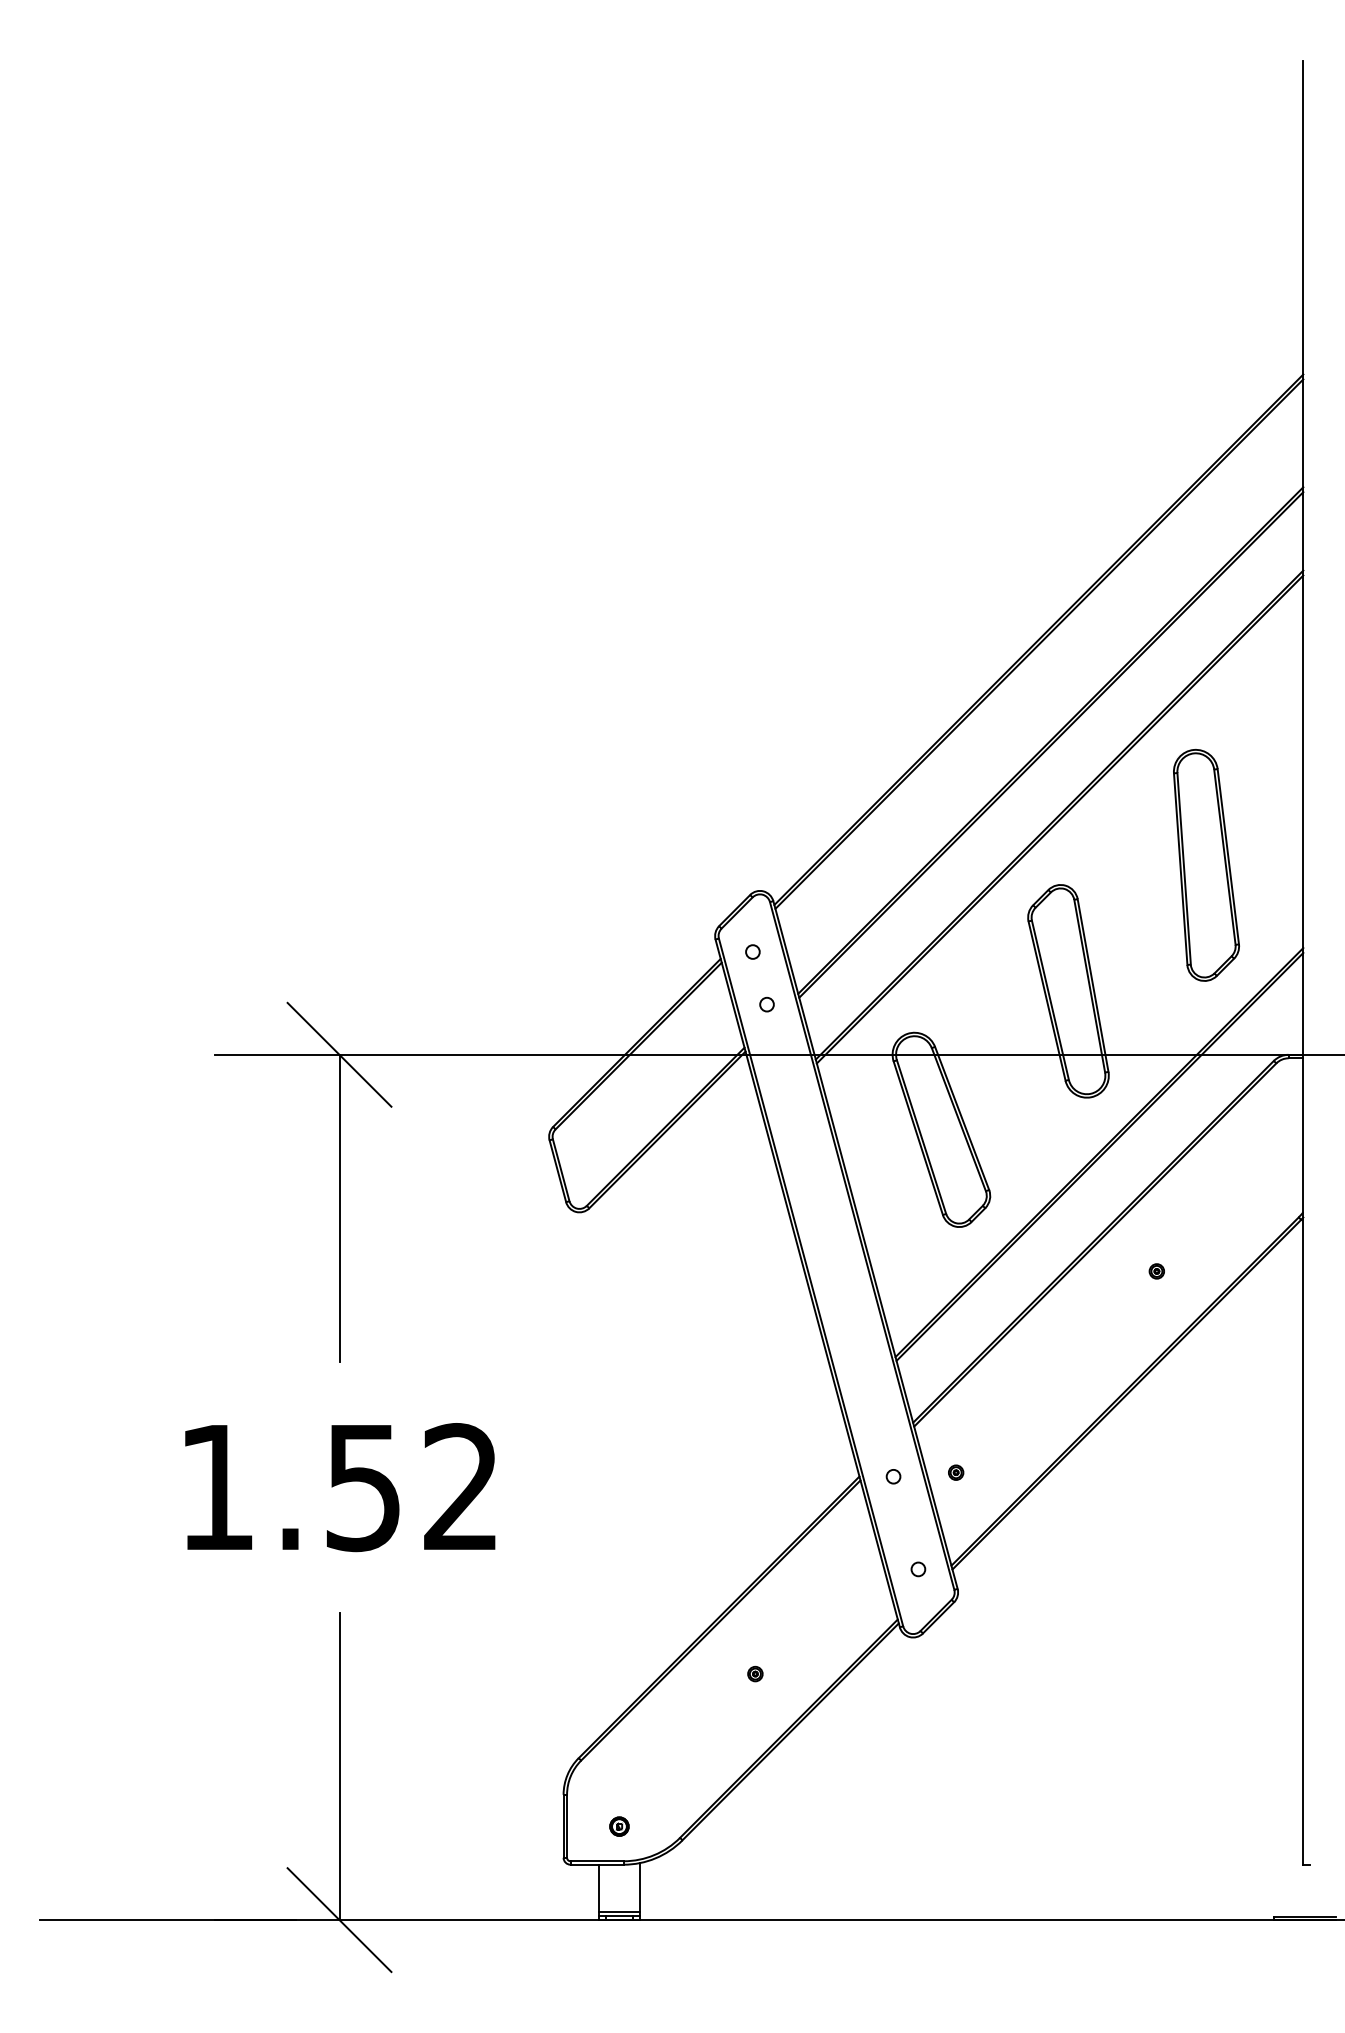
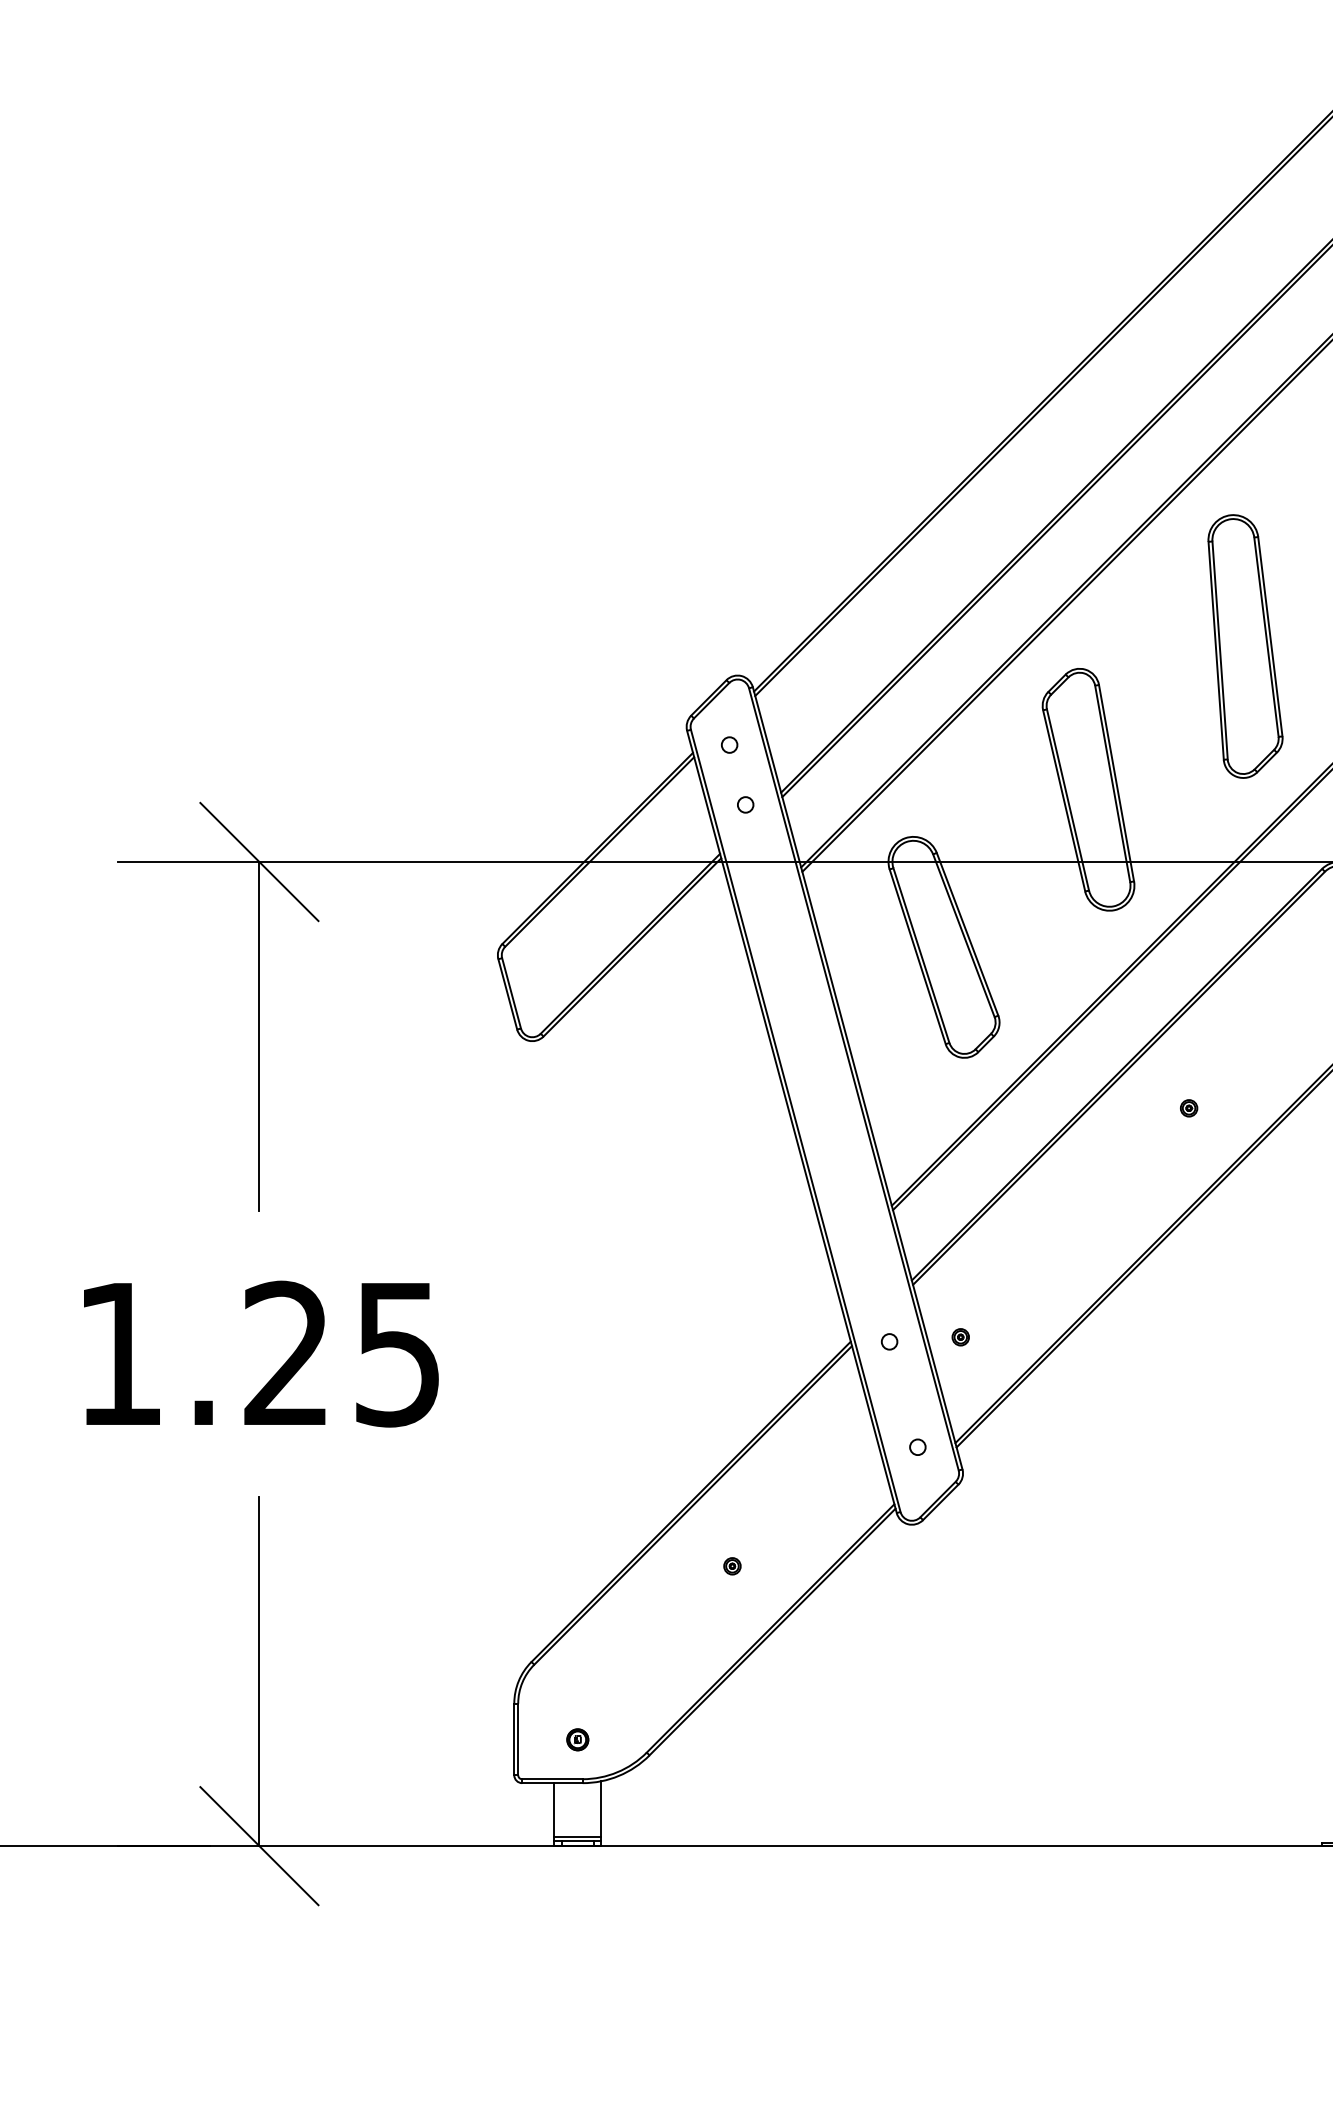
text: (411, 1487) -> (341, 1354), 1.52 -> 1.25

